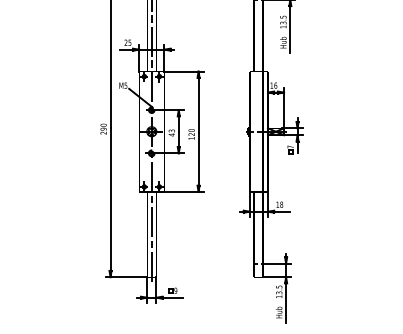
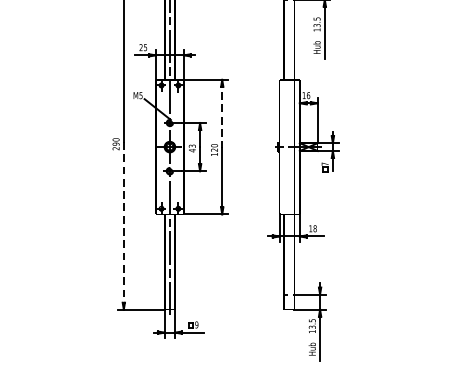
line: (198, 102) -> (222, 114), solid -> dashed
line: (110, 202) -> (123, 226), solid -> dashed

